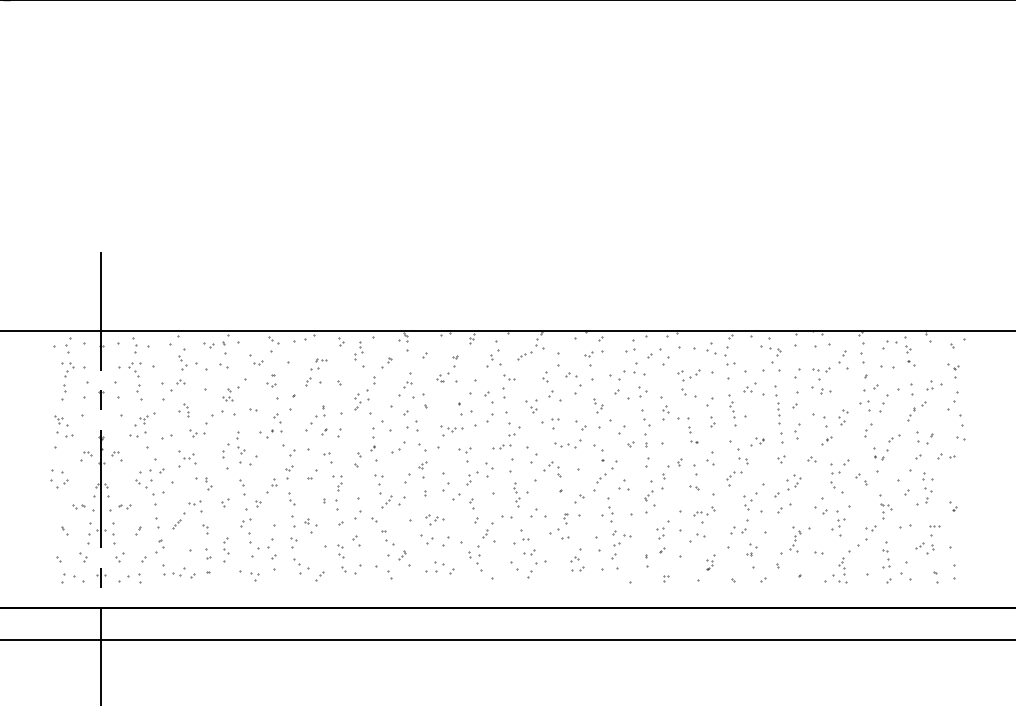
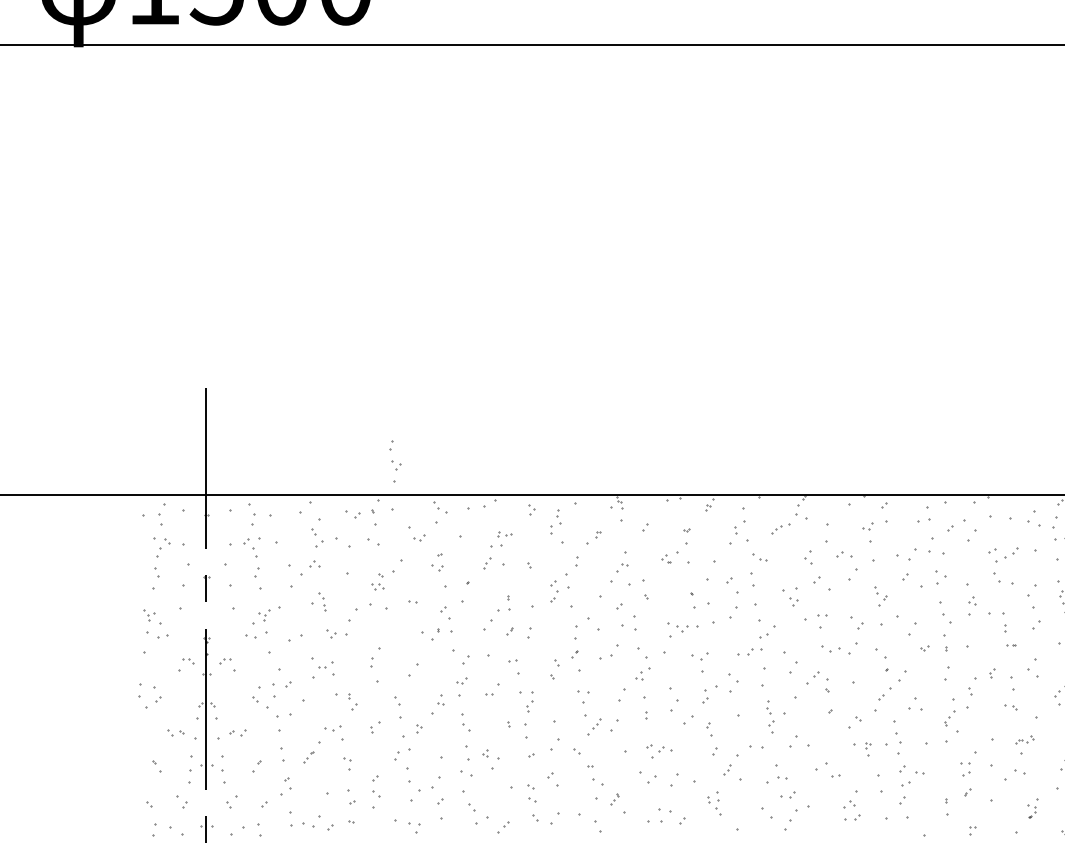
part: (712, 421) -> (1035, 617), size x1.6
part: (240, 447) -> (395, 461), moved
part: (422, 469) -> (642, 682), size x1.4
part: (704, 511) -> (1024, 739), size x0.6
part: (565, 518) -> (867, 749), moved
part: (293, 542) -> (467, 781), size x1.6
part: (475, 558) -> (714, 803), size x0.7

